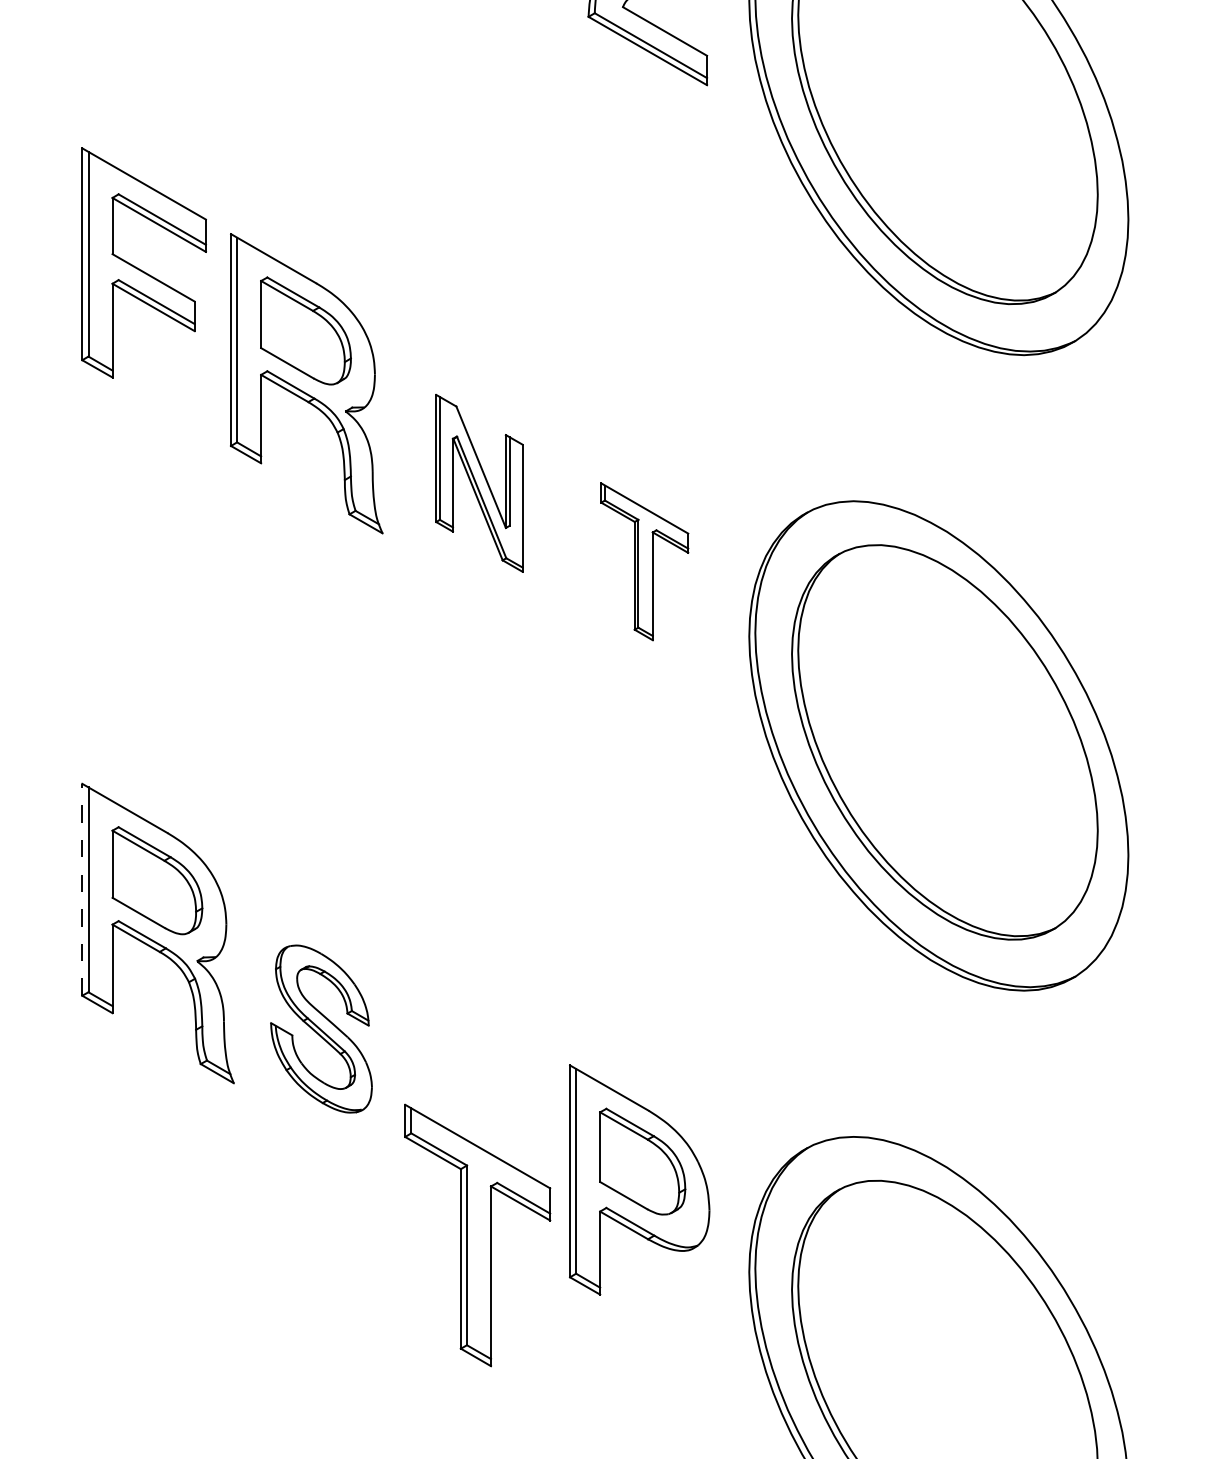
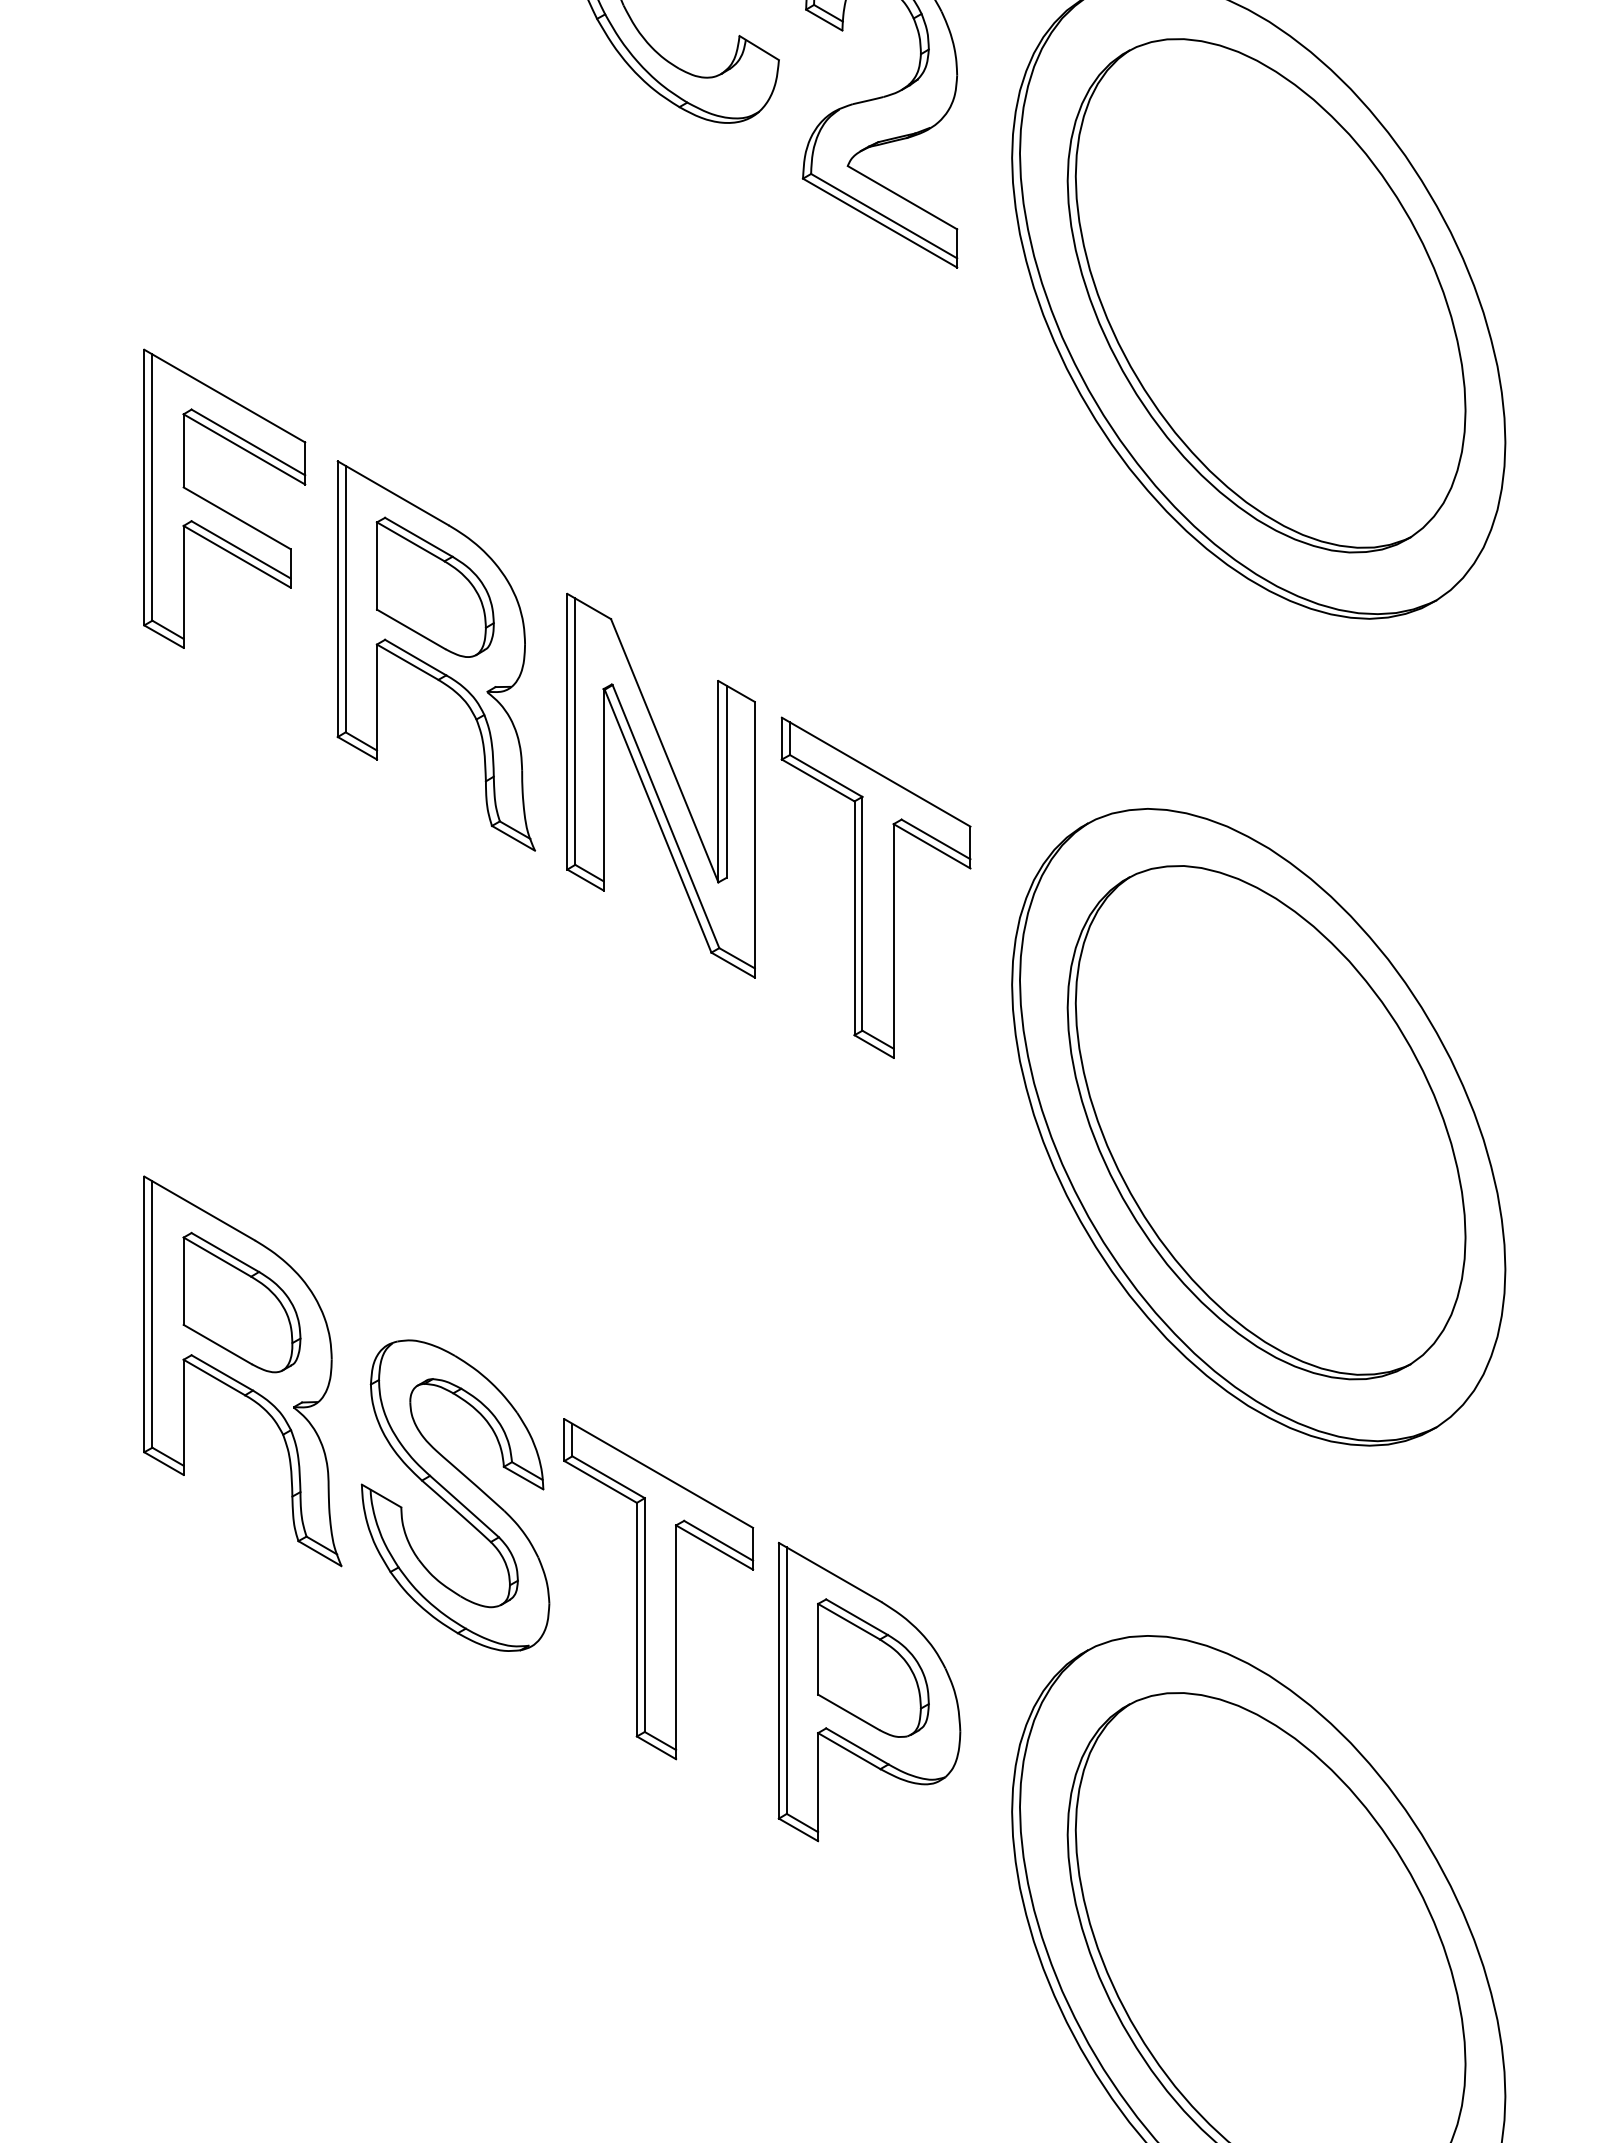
part: (479, 483) -> (660, 785), size x1.67
part: (644, 561) -> (875, 887), size x1.67
line: (82, 889) -> (144, 1314), dashed -> solid
part: (321, 1028) -> (455, 1495), size x1.43
part: (477, 1235) -> (658, 1589), moved

